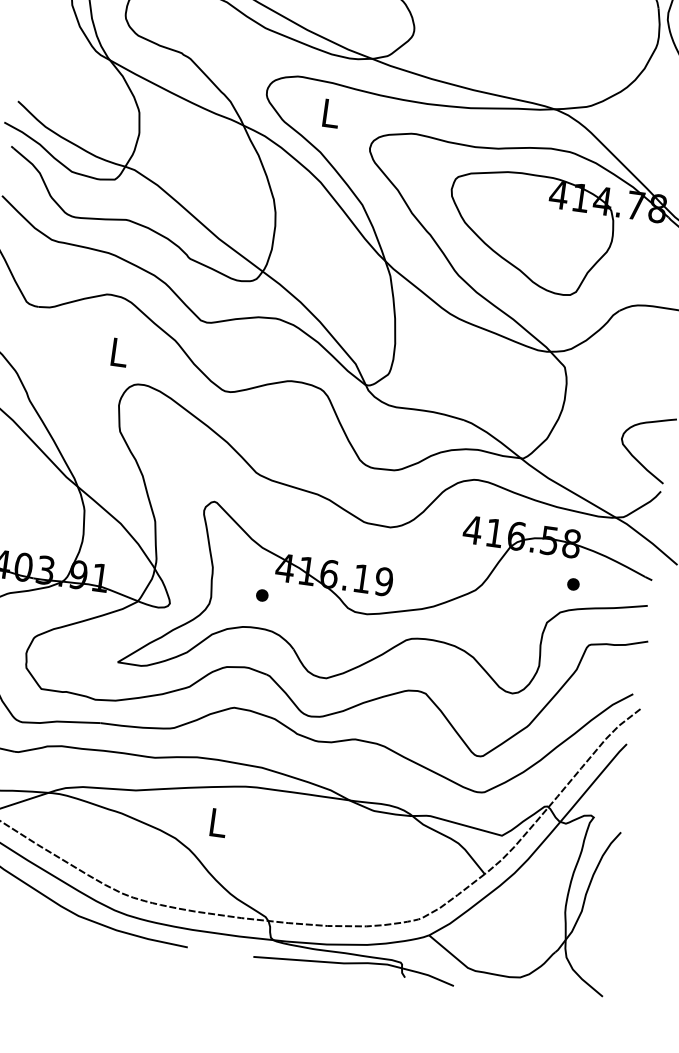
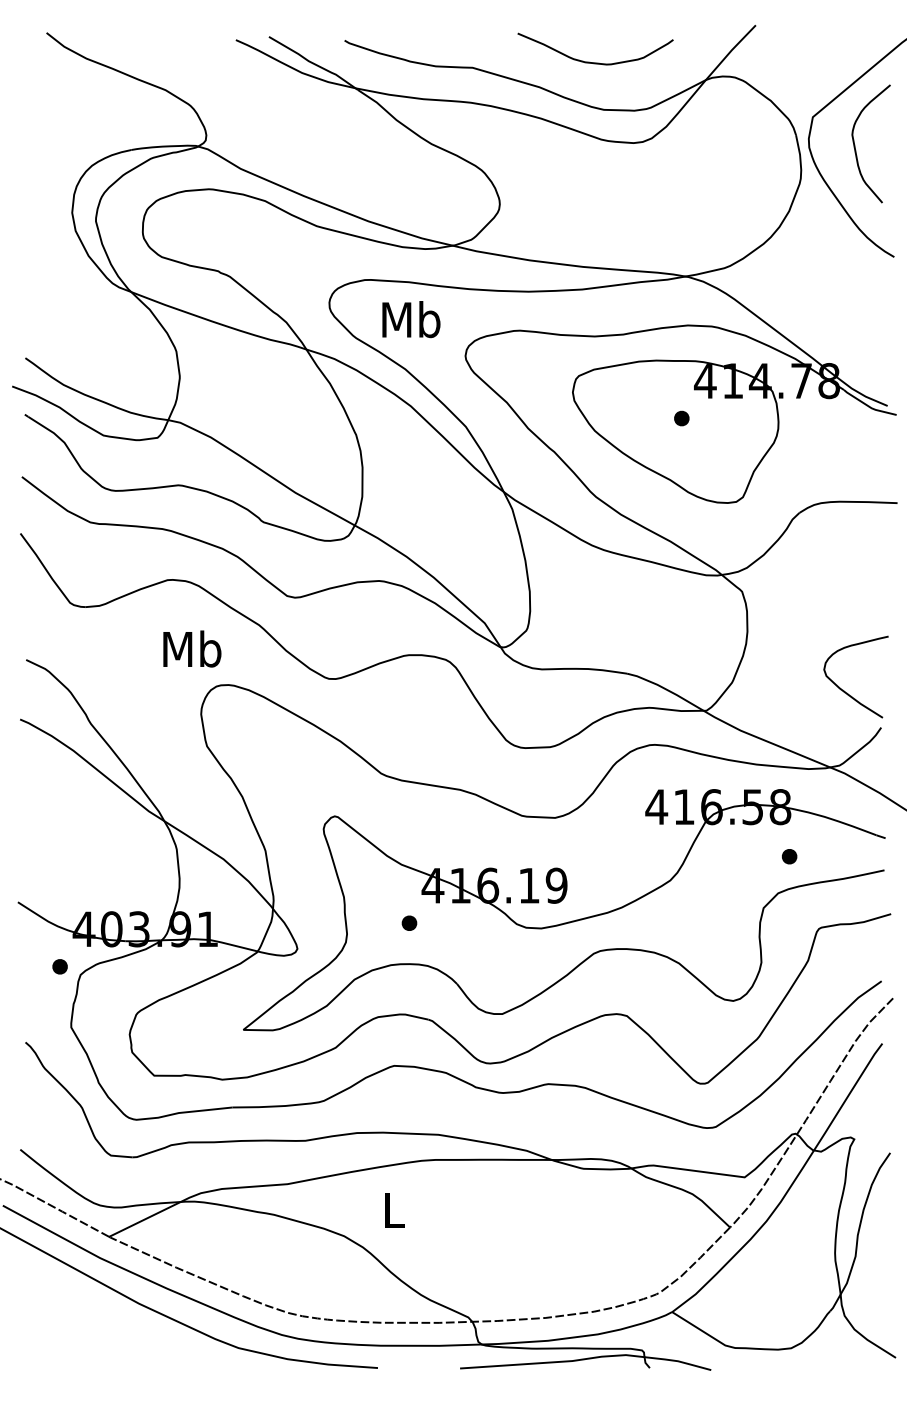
text: (330, 113) -> (411, 319), L -> Mb
part: (535, 222) -> (681, 418), added
text: (119, 351) -> (192, 648), L -> Mb

